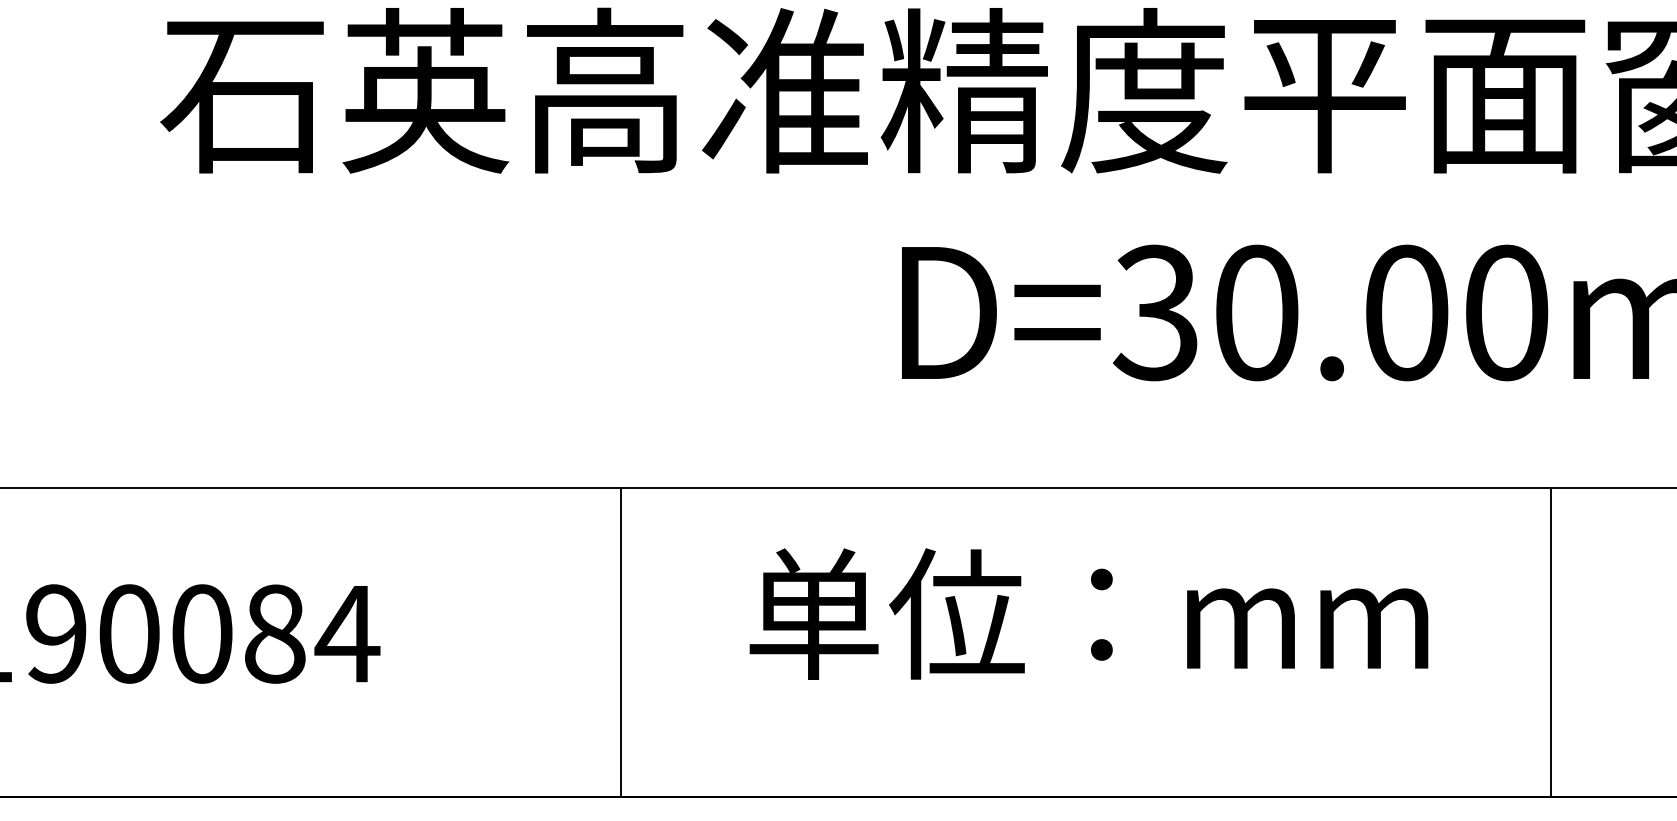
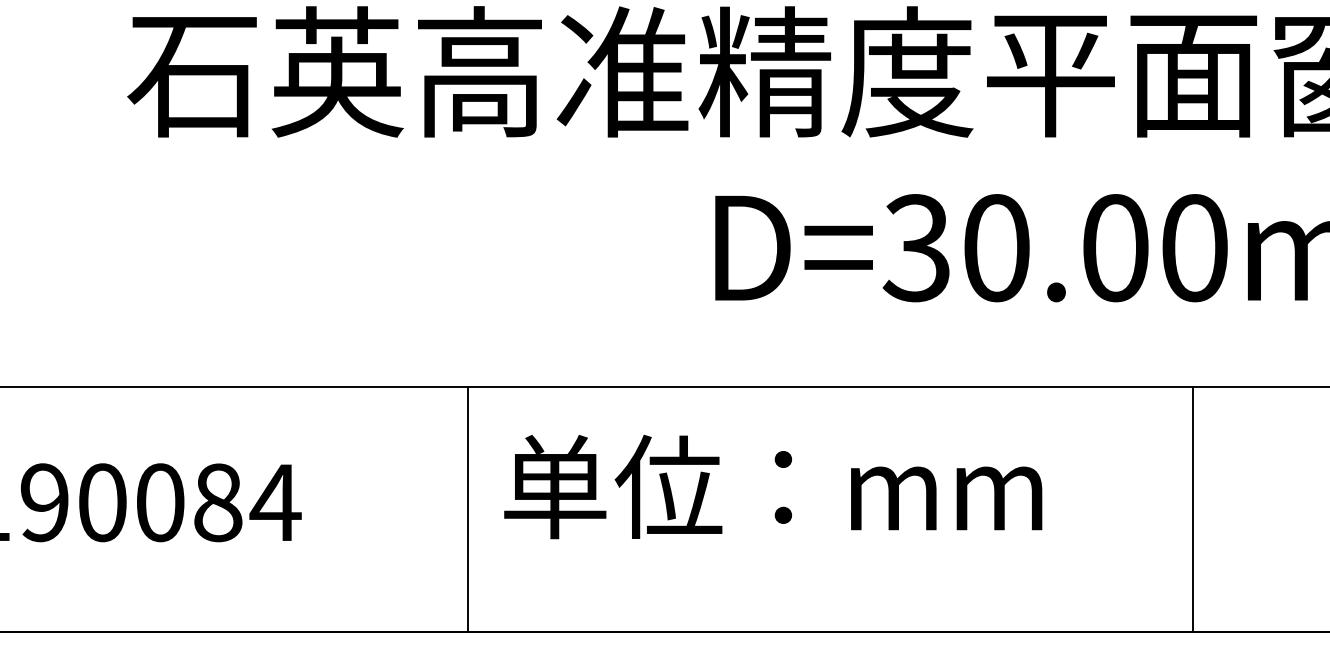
text: (1088, 613) -> (772, 486), moved
line: (620, 642) -> (468, 509), moved
line: (1550, 642) -> (1193, 509), moved

